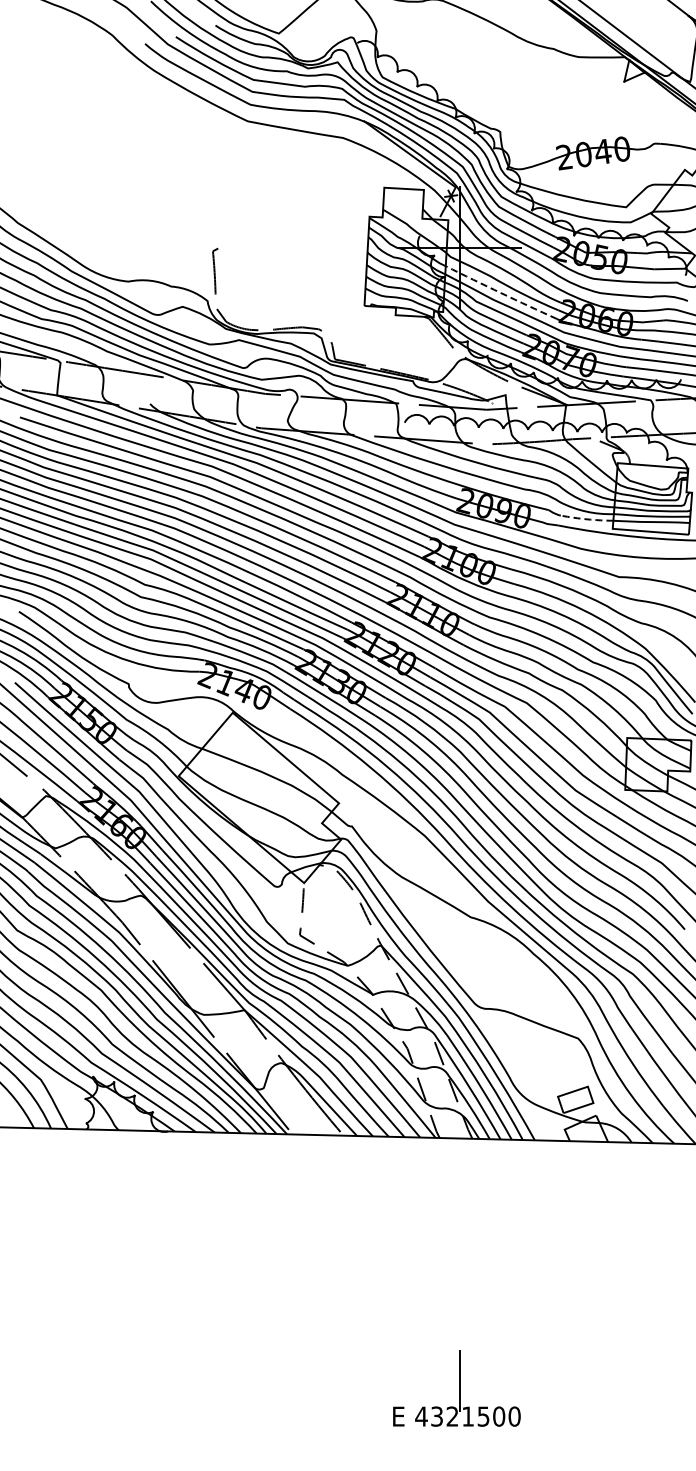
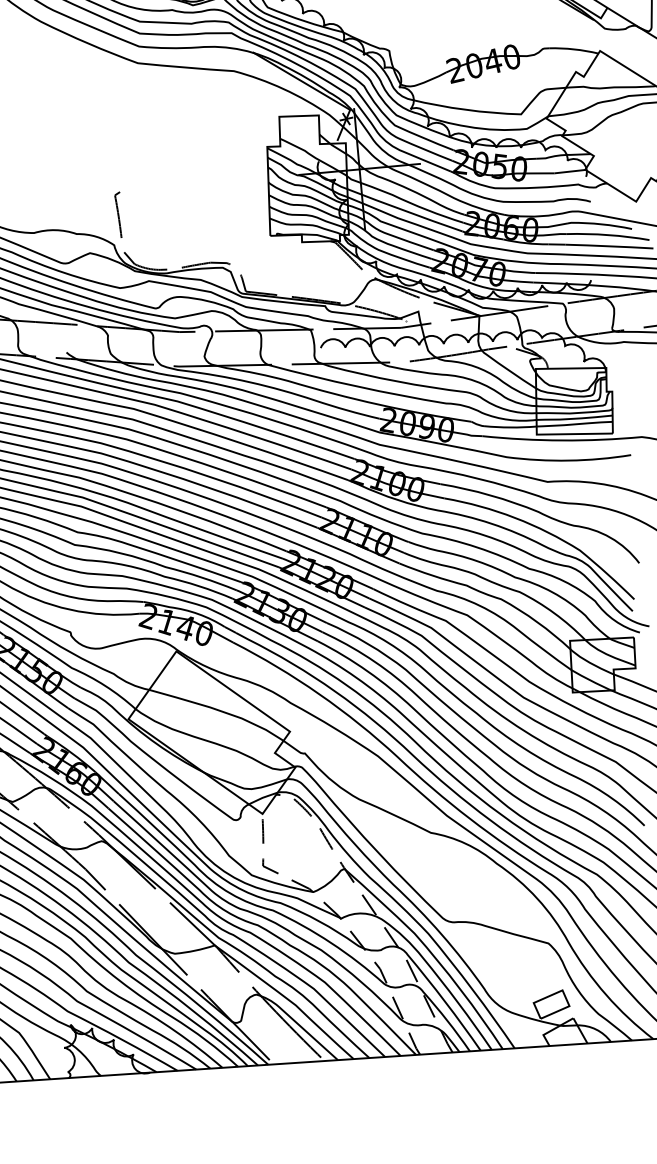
line: (501, 293) -> (405, 211), dashed -> solid
line: (586, 519) -> (509, 427), dashed -> solid

